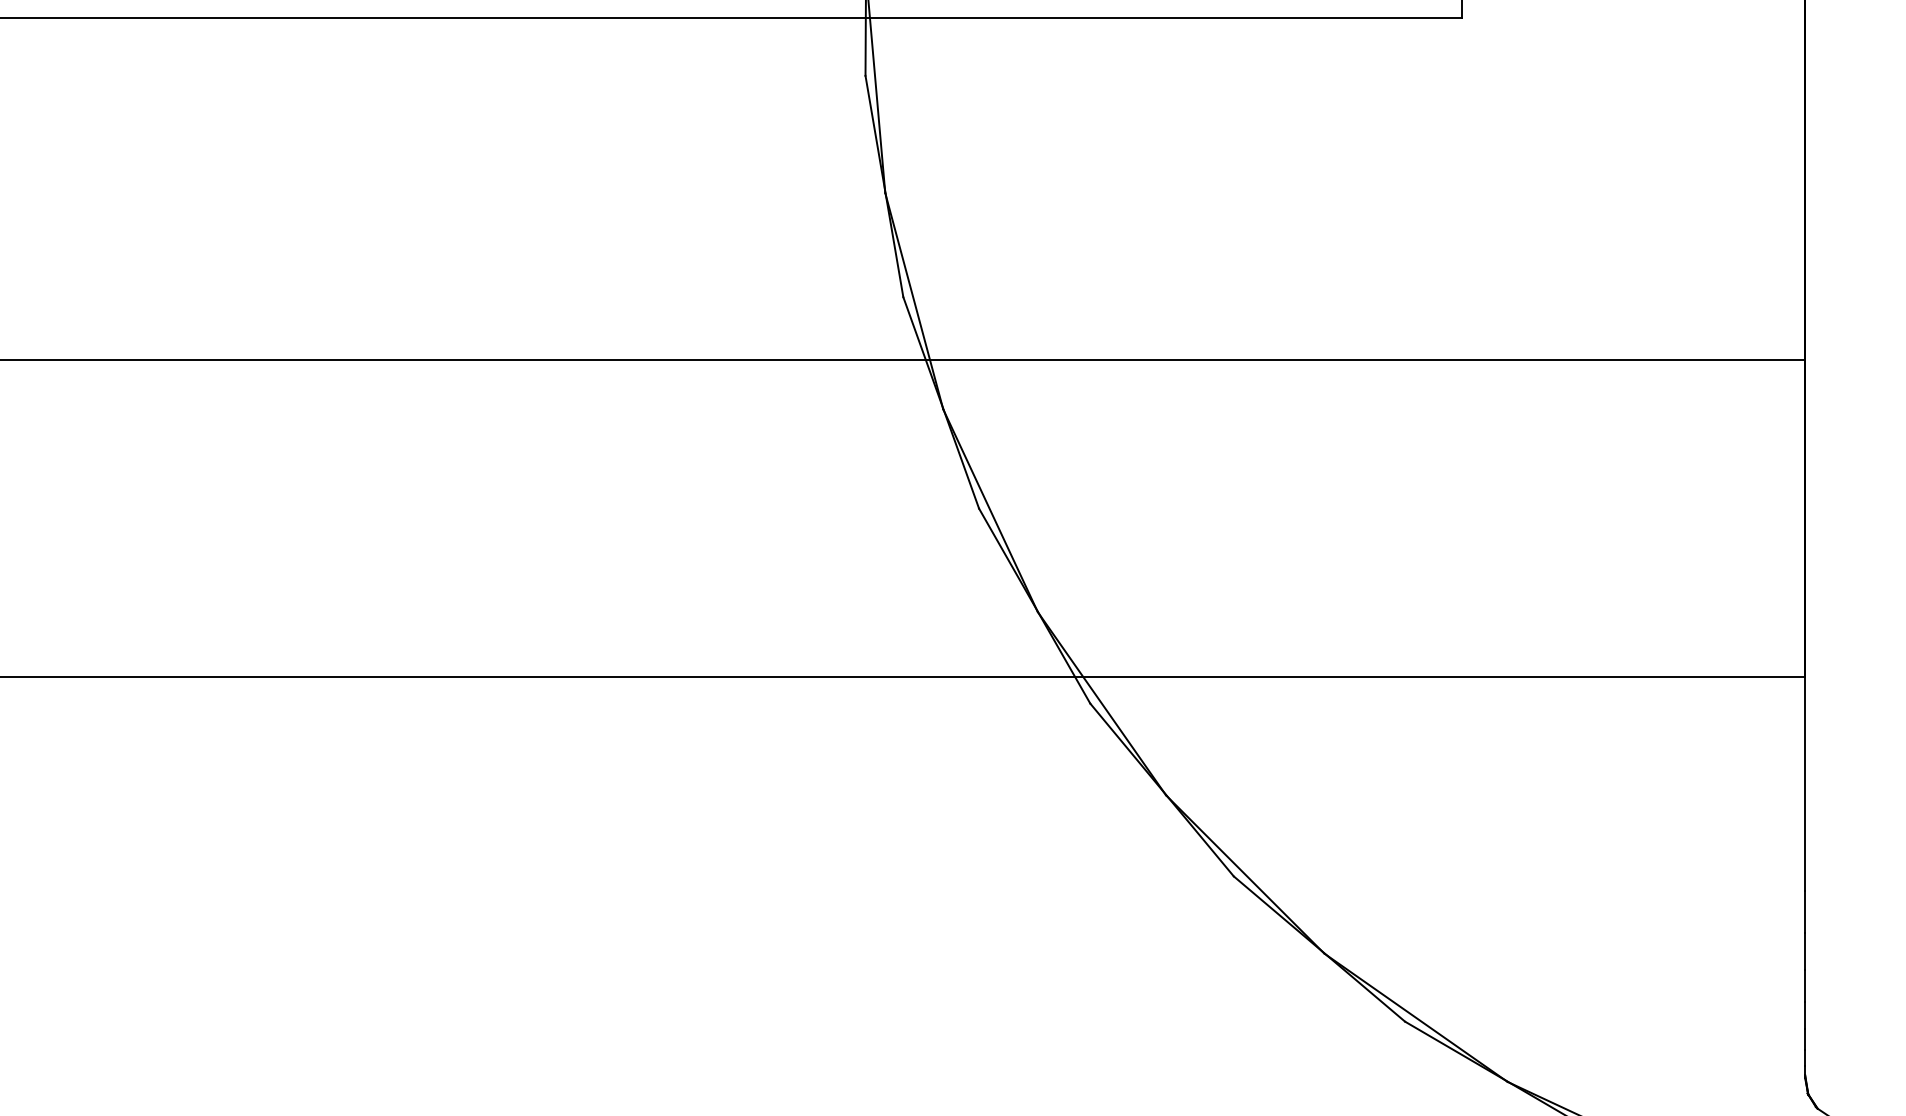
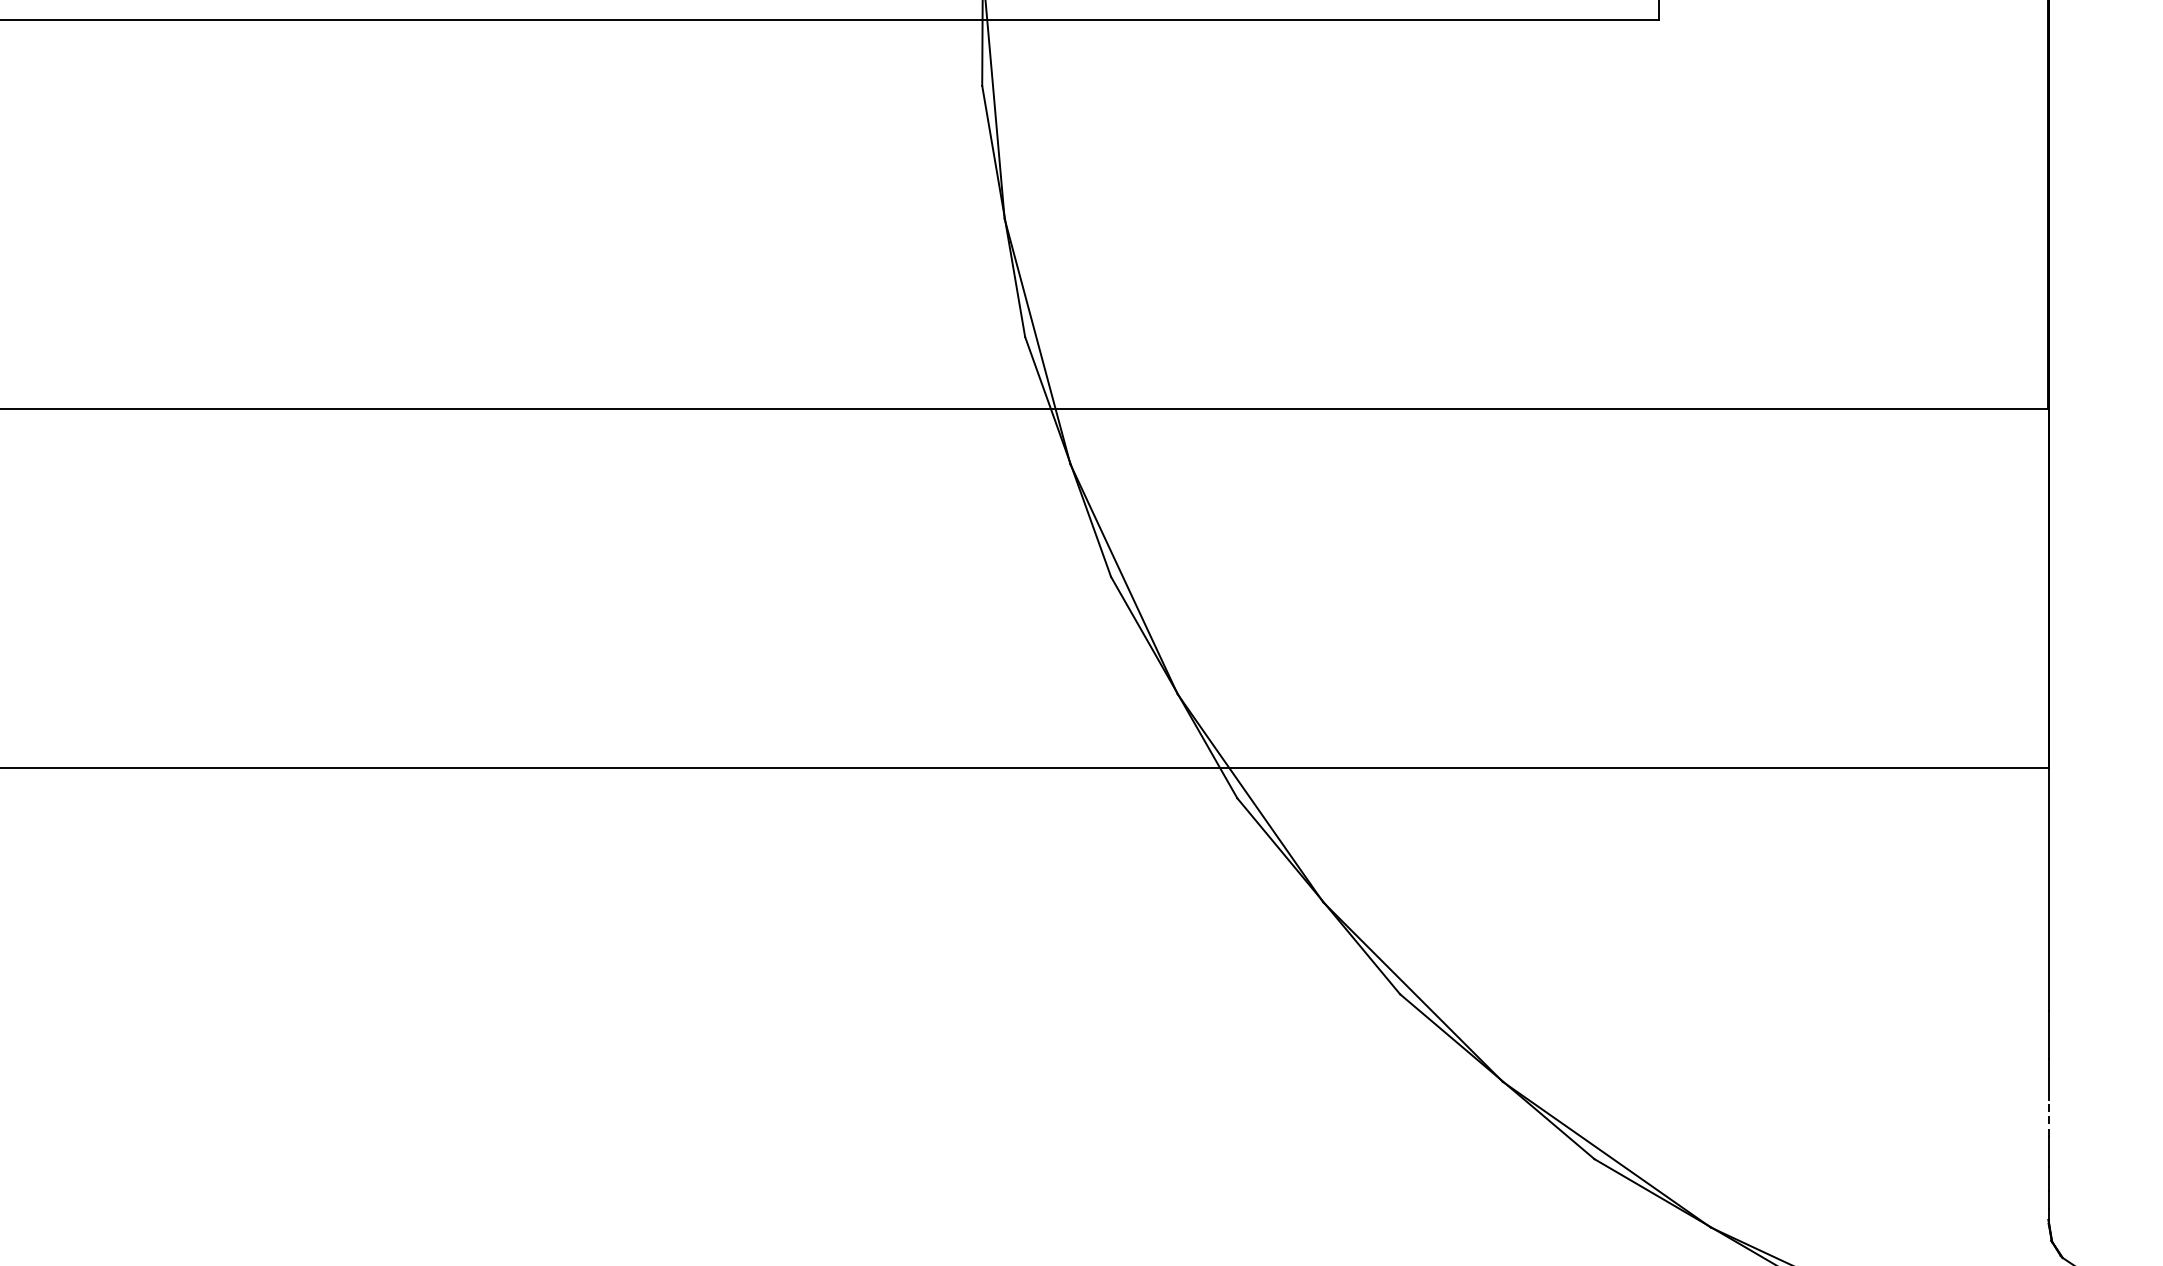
line: (1805, 985) -> (2048, 1118), solid -> dashed

